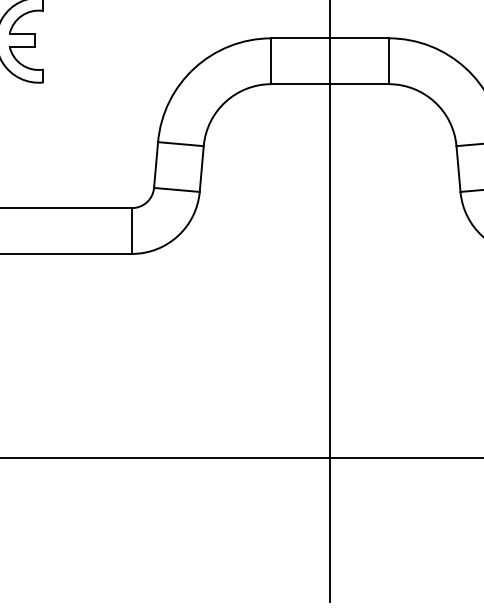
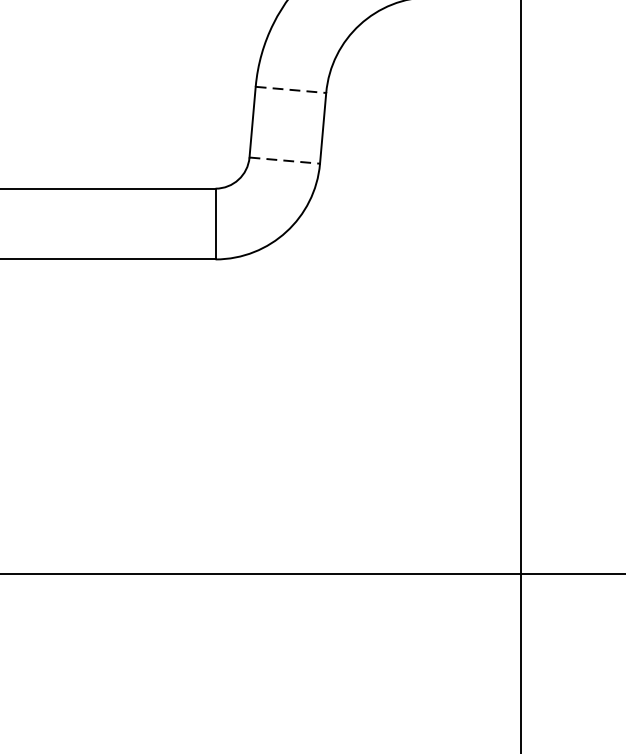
line: (180, 144) -> (290, 90), solid -> dashed
line: (176, 189) -> (284, 159), solid -> dashed

